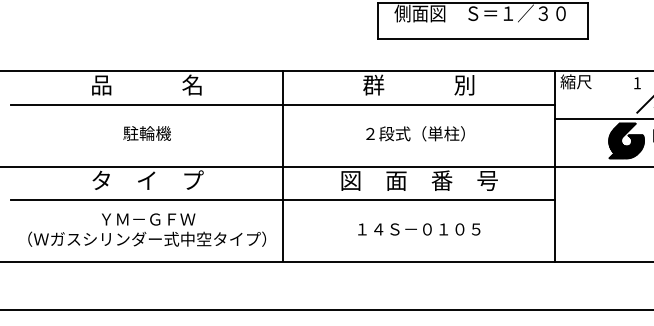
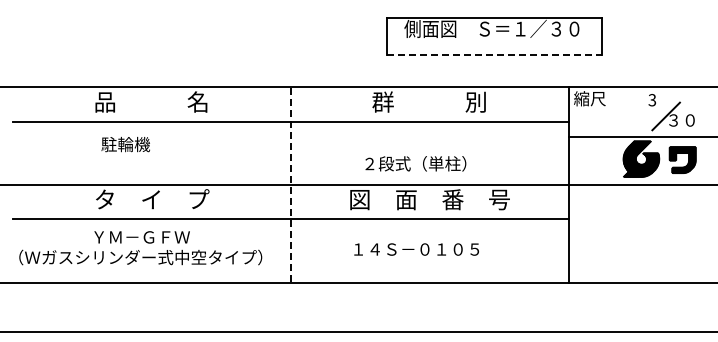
line: (483, 38) -> (495, 54), solid -> dashed
text: (637, 83) -> (652, 100), 1 -> 3
text: (146, 133) -> (125, 144), moved
text: (415, 133) -> (415, 163), moved
line: (283, 165) -> (290, 184), solid -> dashed
text: (419, 229) -> (416, 249), moved
text: (146, 230) -> (140, 248), moved

